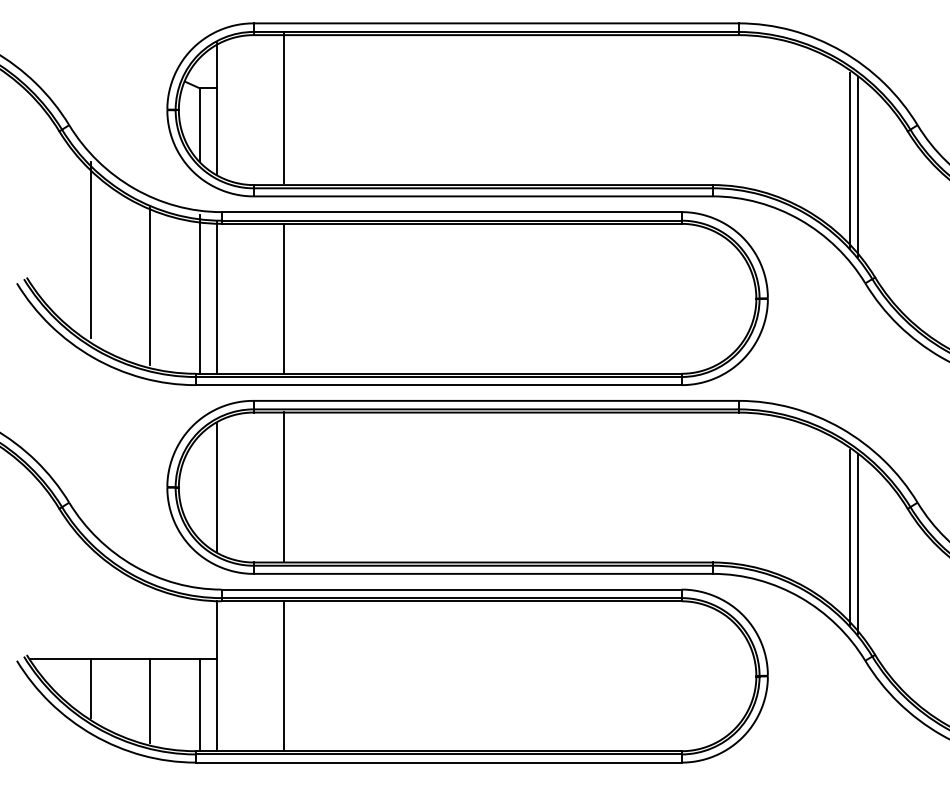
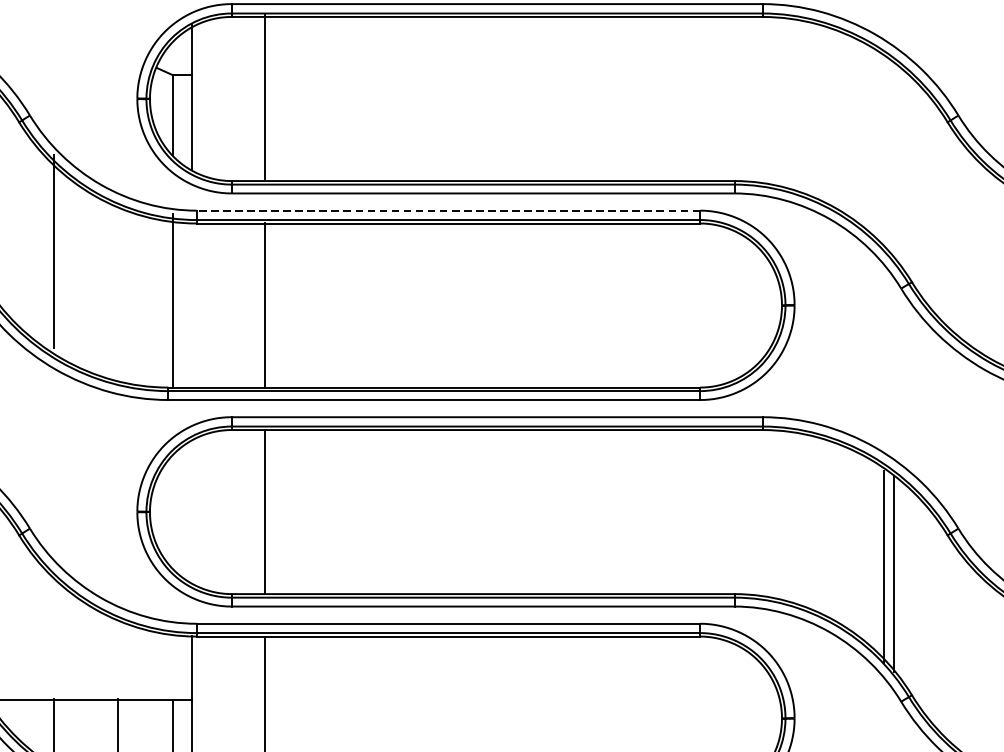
line: (849, 160) -> (883, 154), removed
line: (858, 166) -> (893, 160), removed
line: (451, 212) -> (448, 211), solid -> dashed
line: (149, 285) -> (117, 290), removed
line: (216, 297) -> (191, 304), removed
line: (216, 487) -> (191, 512), removed

